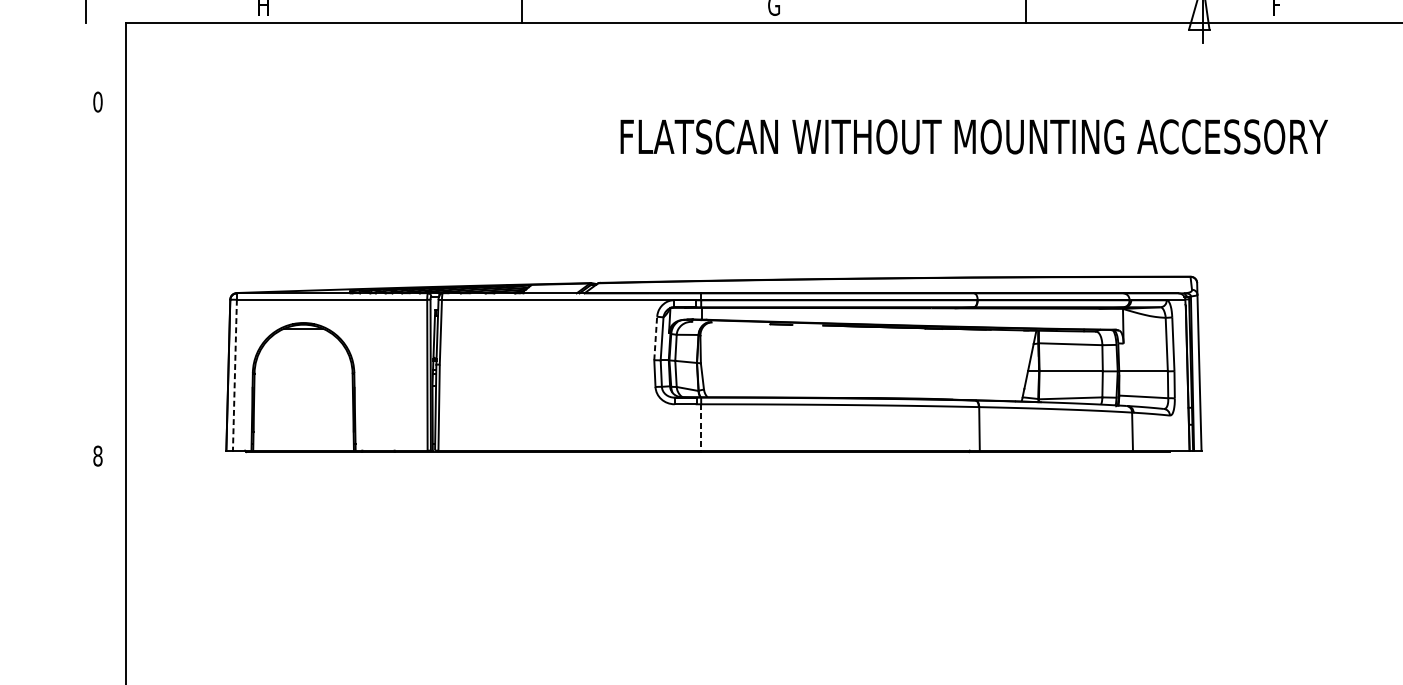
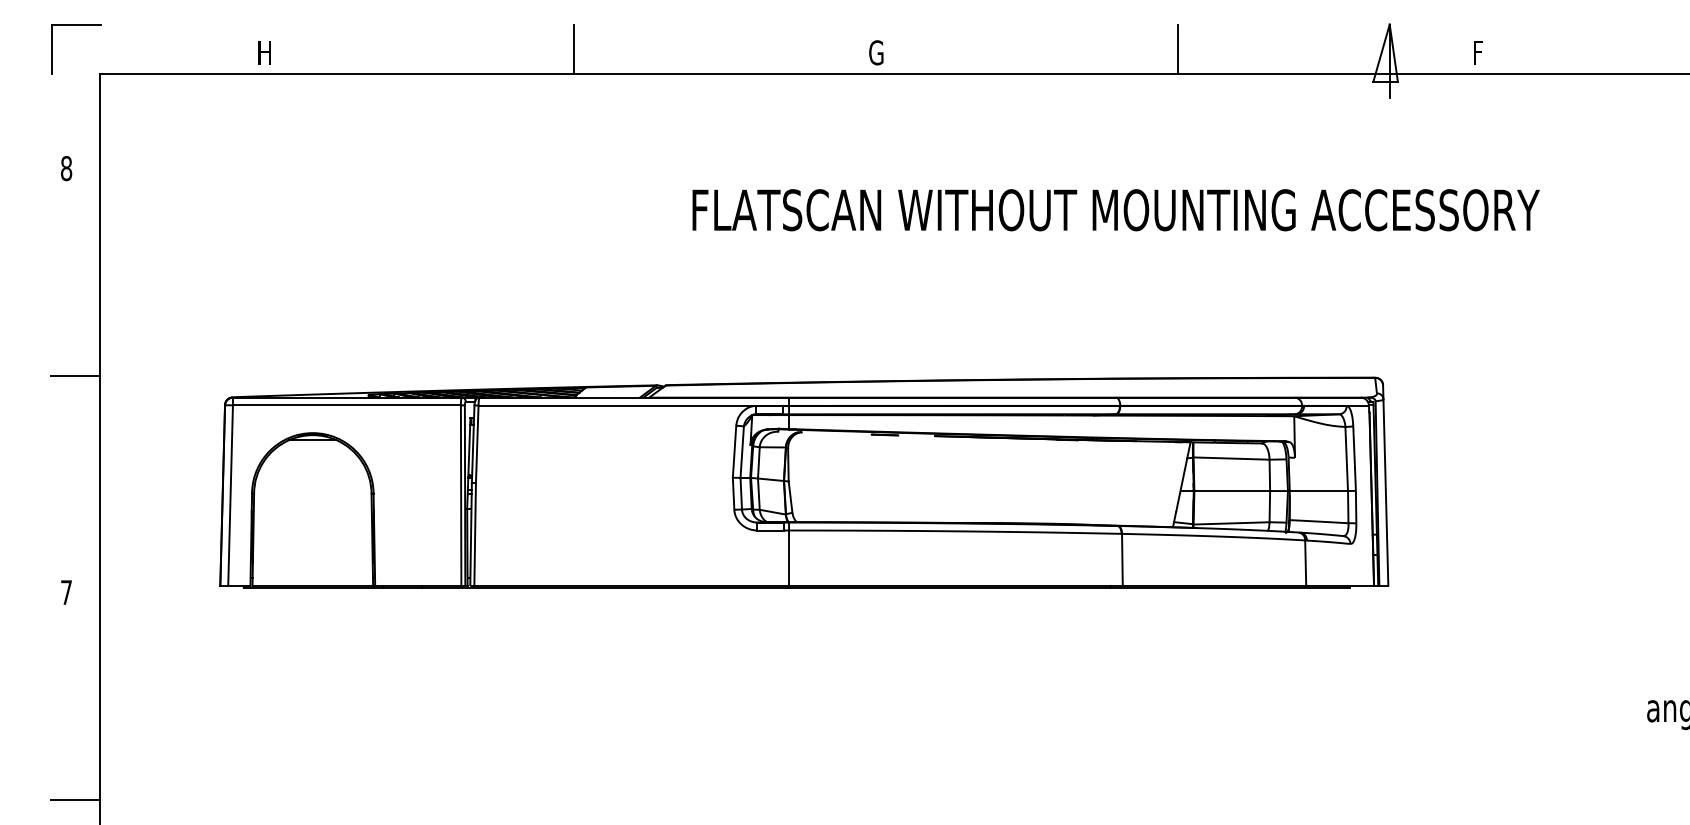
text: (97, 102) -> (66, 168), 0 -> 8
line: (104, 274) -> (74, 375), added
line: (655, 338) -> (734, 451), dashed -> solid
line: (234, 375) -> (230, 496), dashed -> solid
line: (701, 427) -> (789, 558), dashed -> solid
text: (97, 456) -> (66, 592), 8 -> 7
line: (104, 628) -> (74, 799), added

